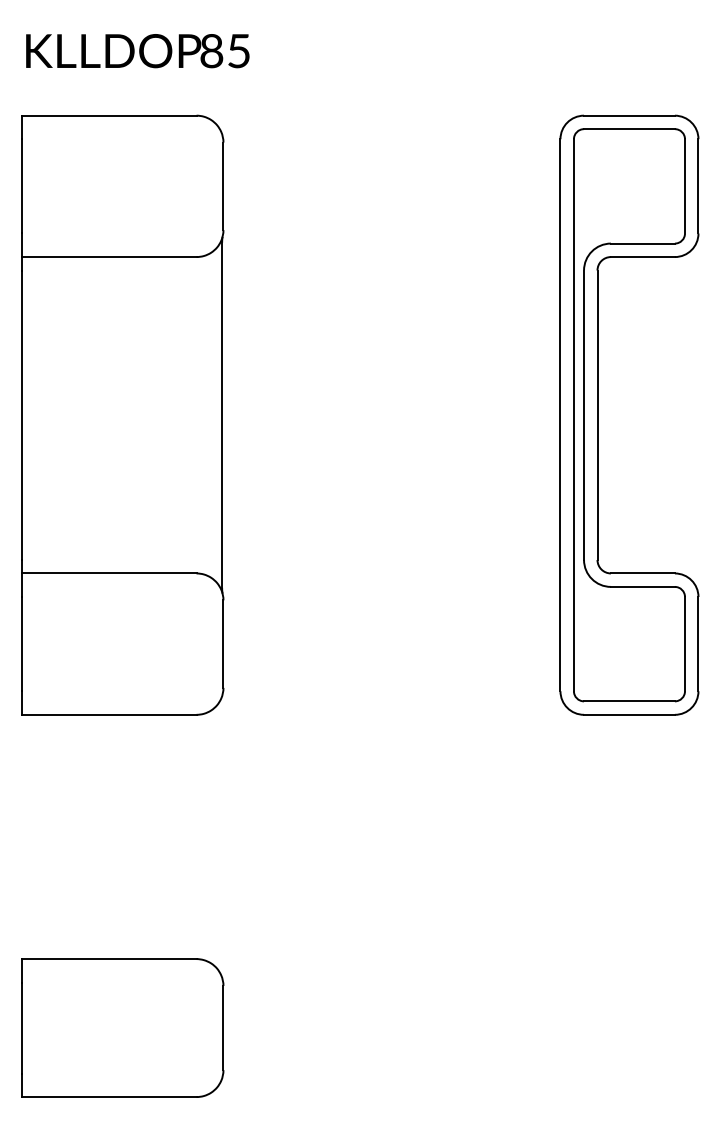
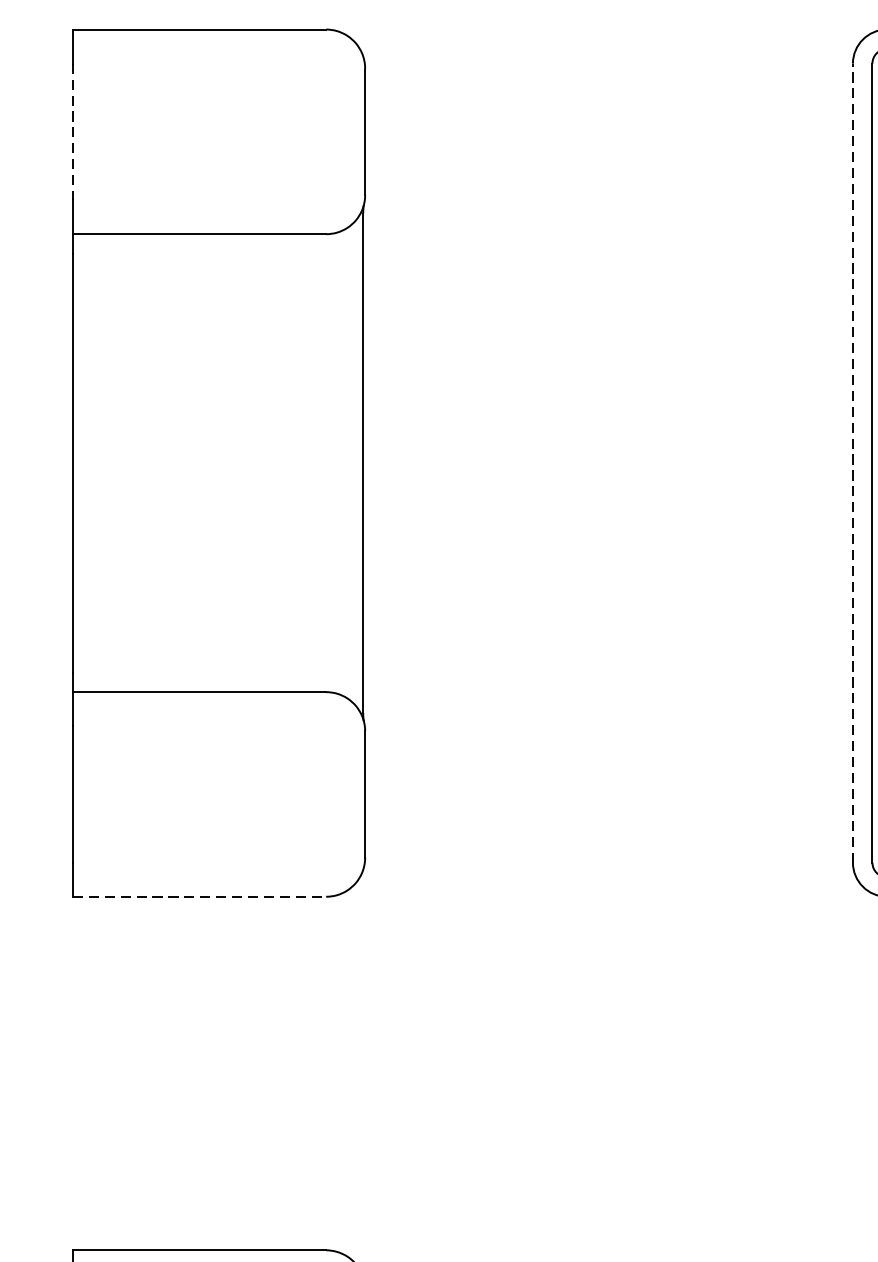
line: (21, 186) -> (72, 132), solid -> dashed
line: (560, 414) -> (852, 462), solid -> dashed
line: (109, 714) -> (200, 896), solid -> dashed

